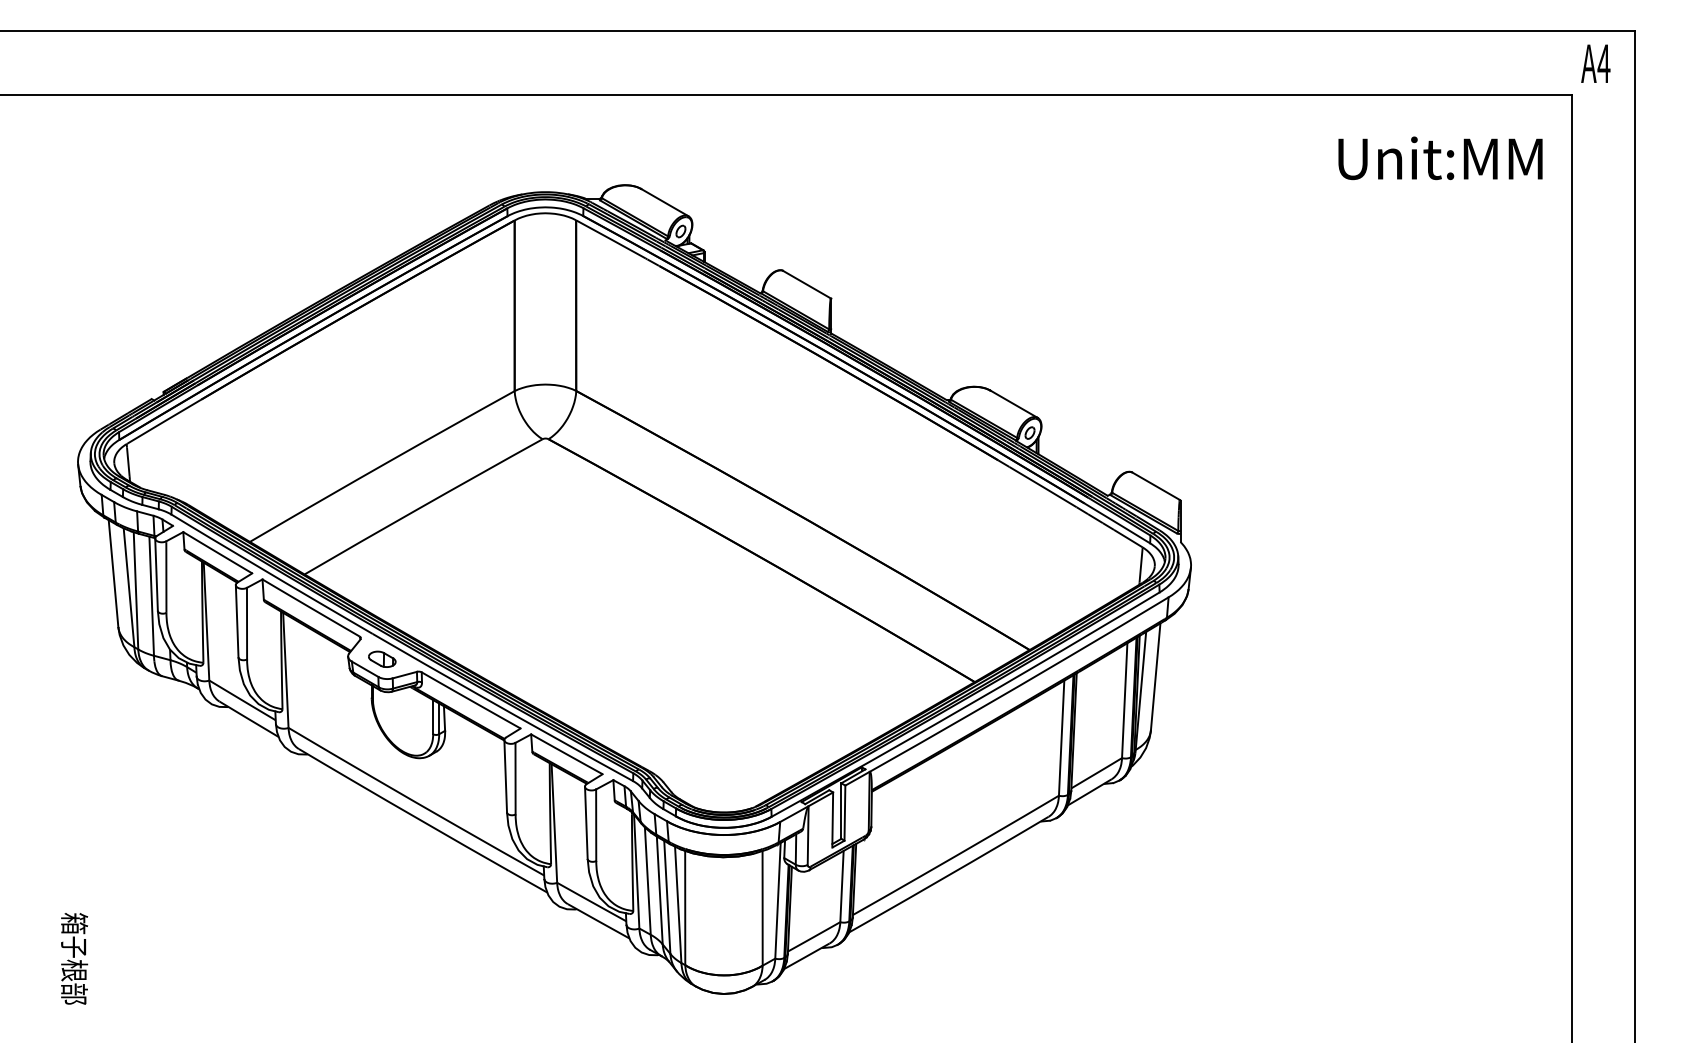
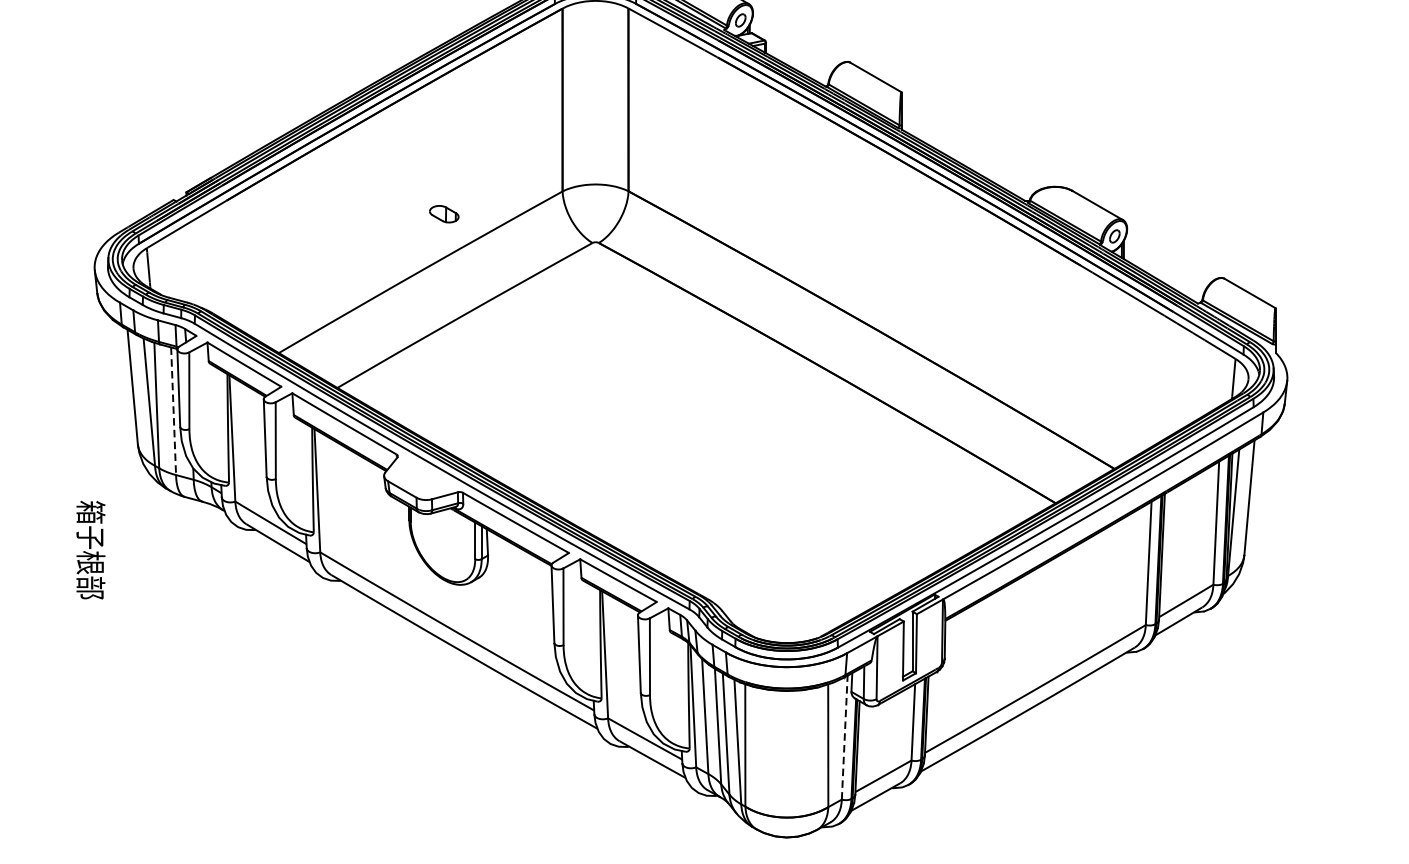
line: (151, 596) -> (173, 411), solid -> dashed
part: (382, 658) -> (444, 213), moved
line: (777, 900) -> (844, 737), solid -> dashed
text: (74, 958) -> (90, 549), moved

